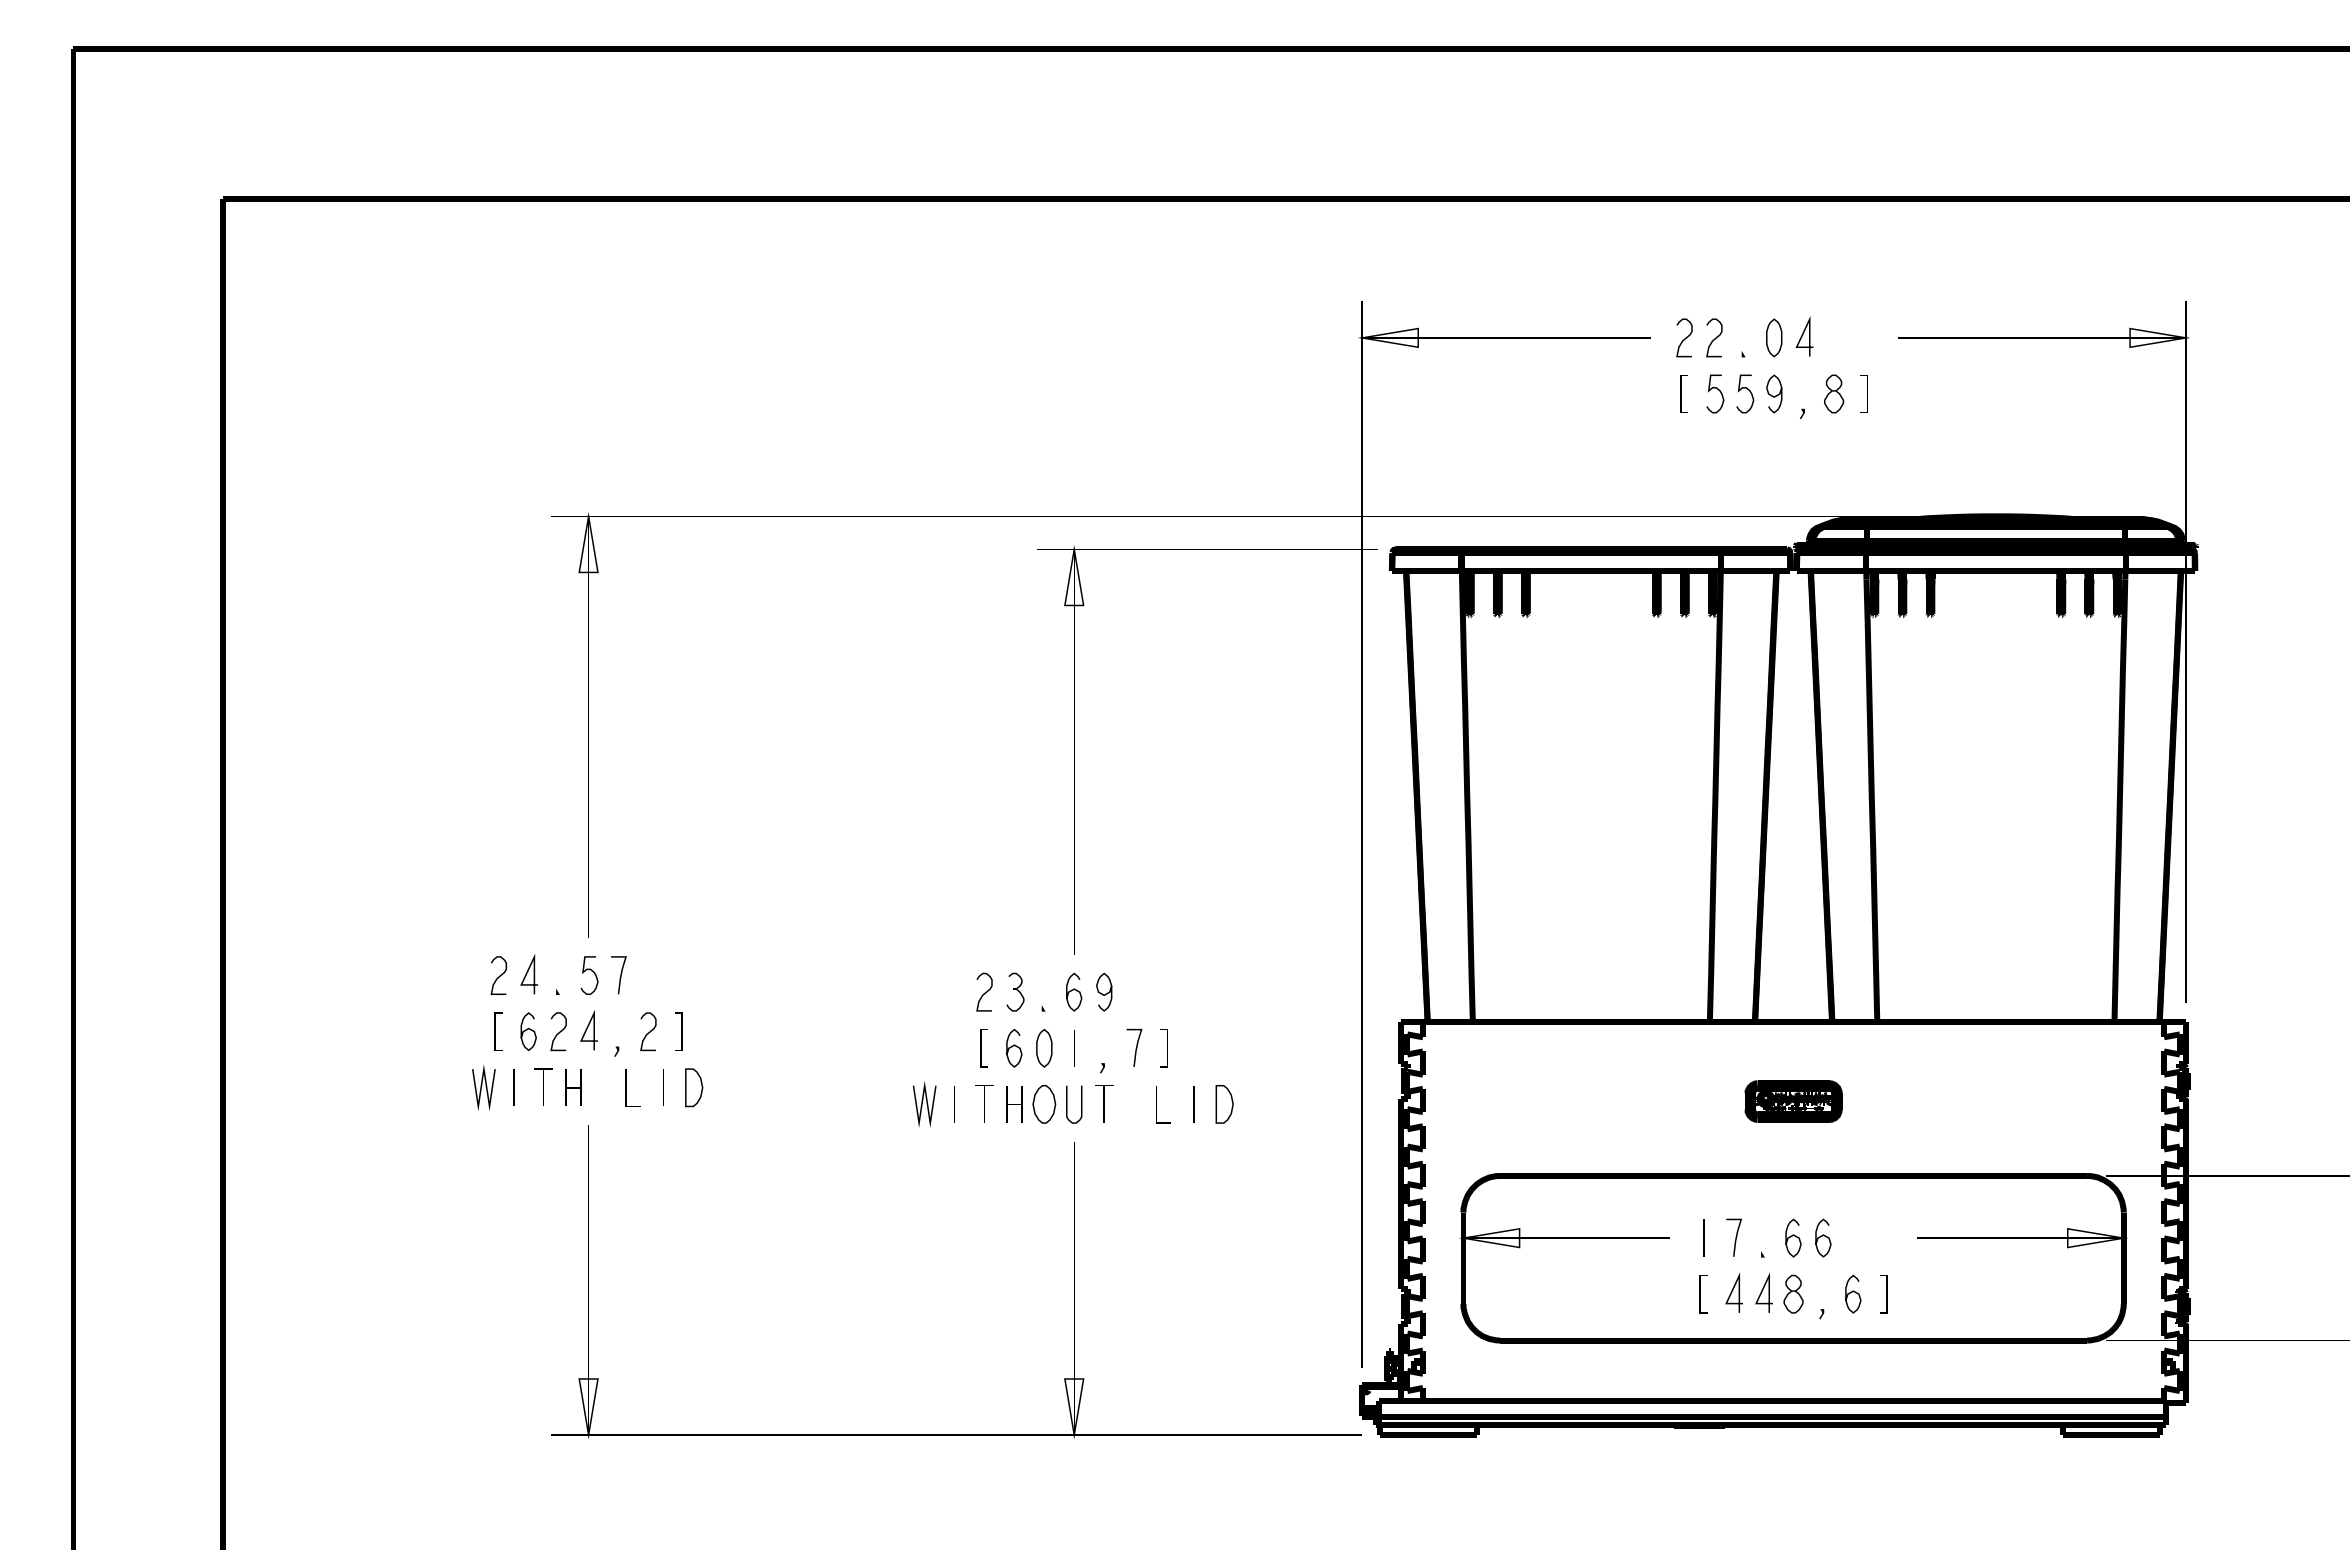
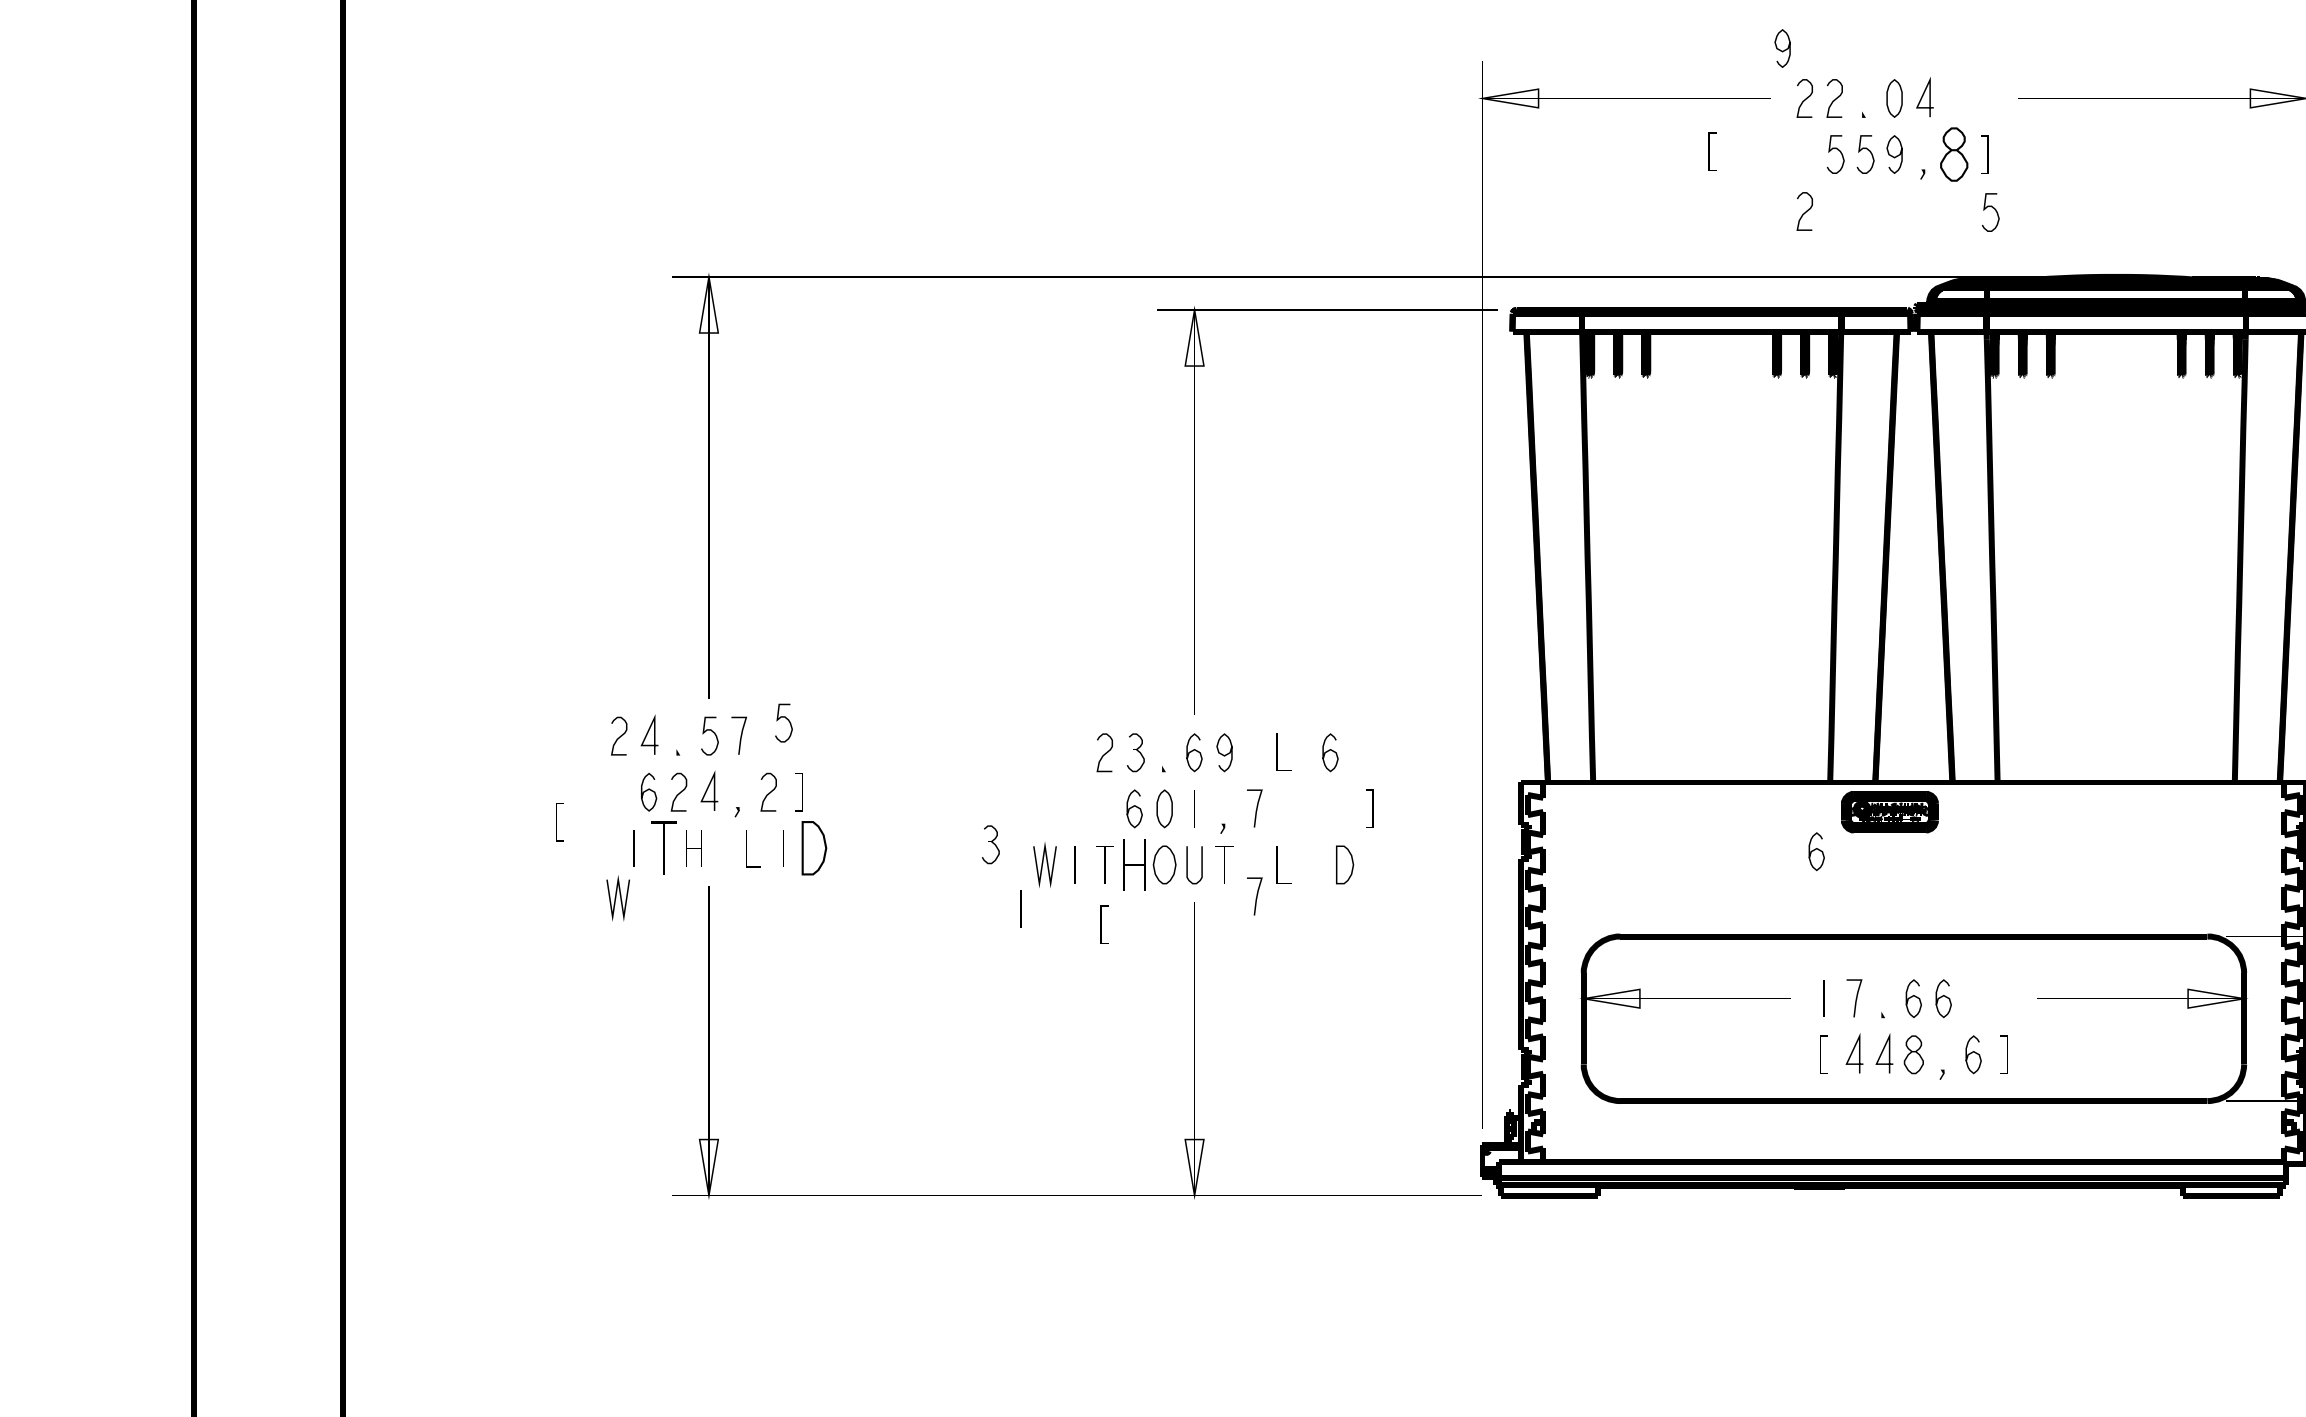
curve: (1661, 289) -> (1781, 50), added
line: (1681, 393) -> (1709, 151), moved
part: (1834, 393) -> (1954, 154), size x1.4
curve: (1873, 448) -> (1993, 209), added
curve: (1685, 450) -> (1805, 211), added
curve: (665, 958) -> (785, 719), added
curve: (1210, 990) -> (1330, 751), added
line: (1156, 991) -> (1276, 752), added
line: (495, 1031) -> (556, 822), moved
line: (981, 1048) -> (1101, 925), moved
line: (1167, 1048) -> (1372, 809), moved
part: (870, 1083) -> (990, 844), added
part: (543, 1086) -> (663, 847), size x1.4
line: (481, 1087) -> (615, 898), moved
part: (694, 1087) -> (814, 848), size x1.4
curve: (1695, 1089) -> (1815, 850), added
part: (1793, 1101) -> (1889, 812), moved
part: (1014, 1104) -> (1134, 865), size x1.4
line: (1193, 1104) -> (1313, 865), removed
curve: (1135, 1136) -> (1255, 897), added
line: (900, 1148) -> (1020, 909), added

